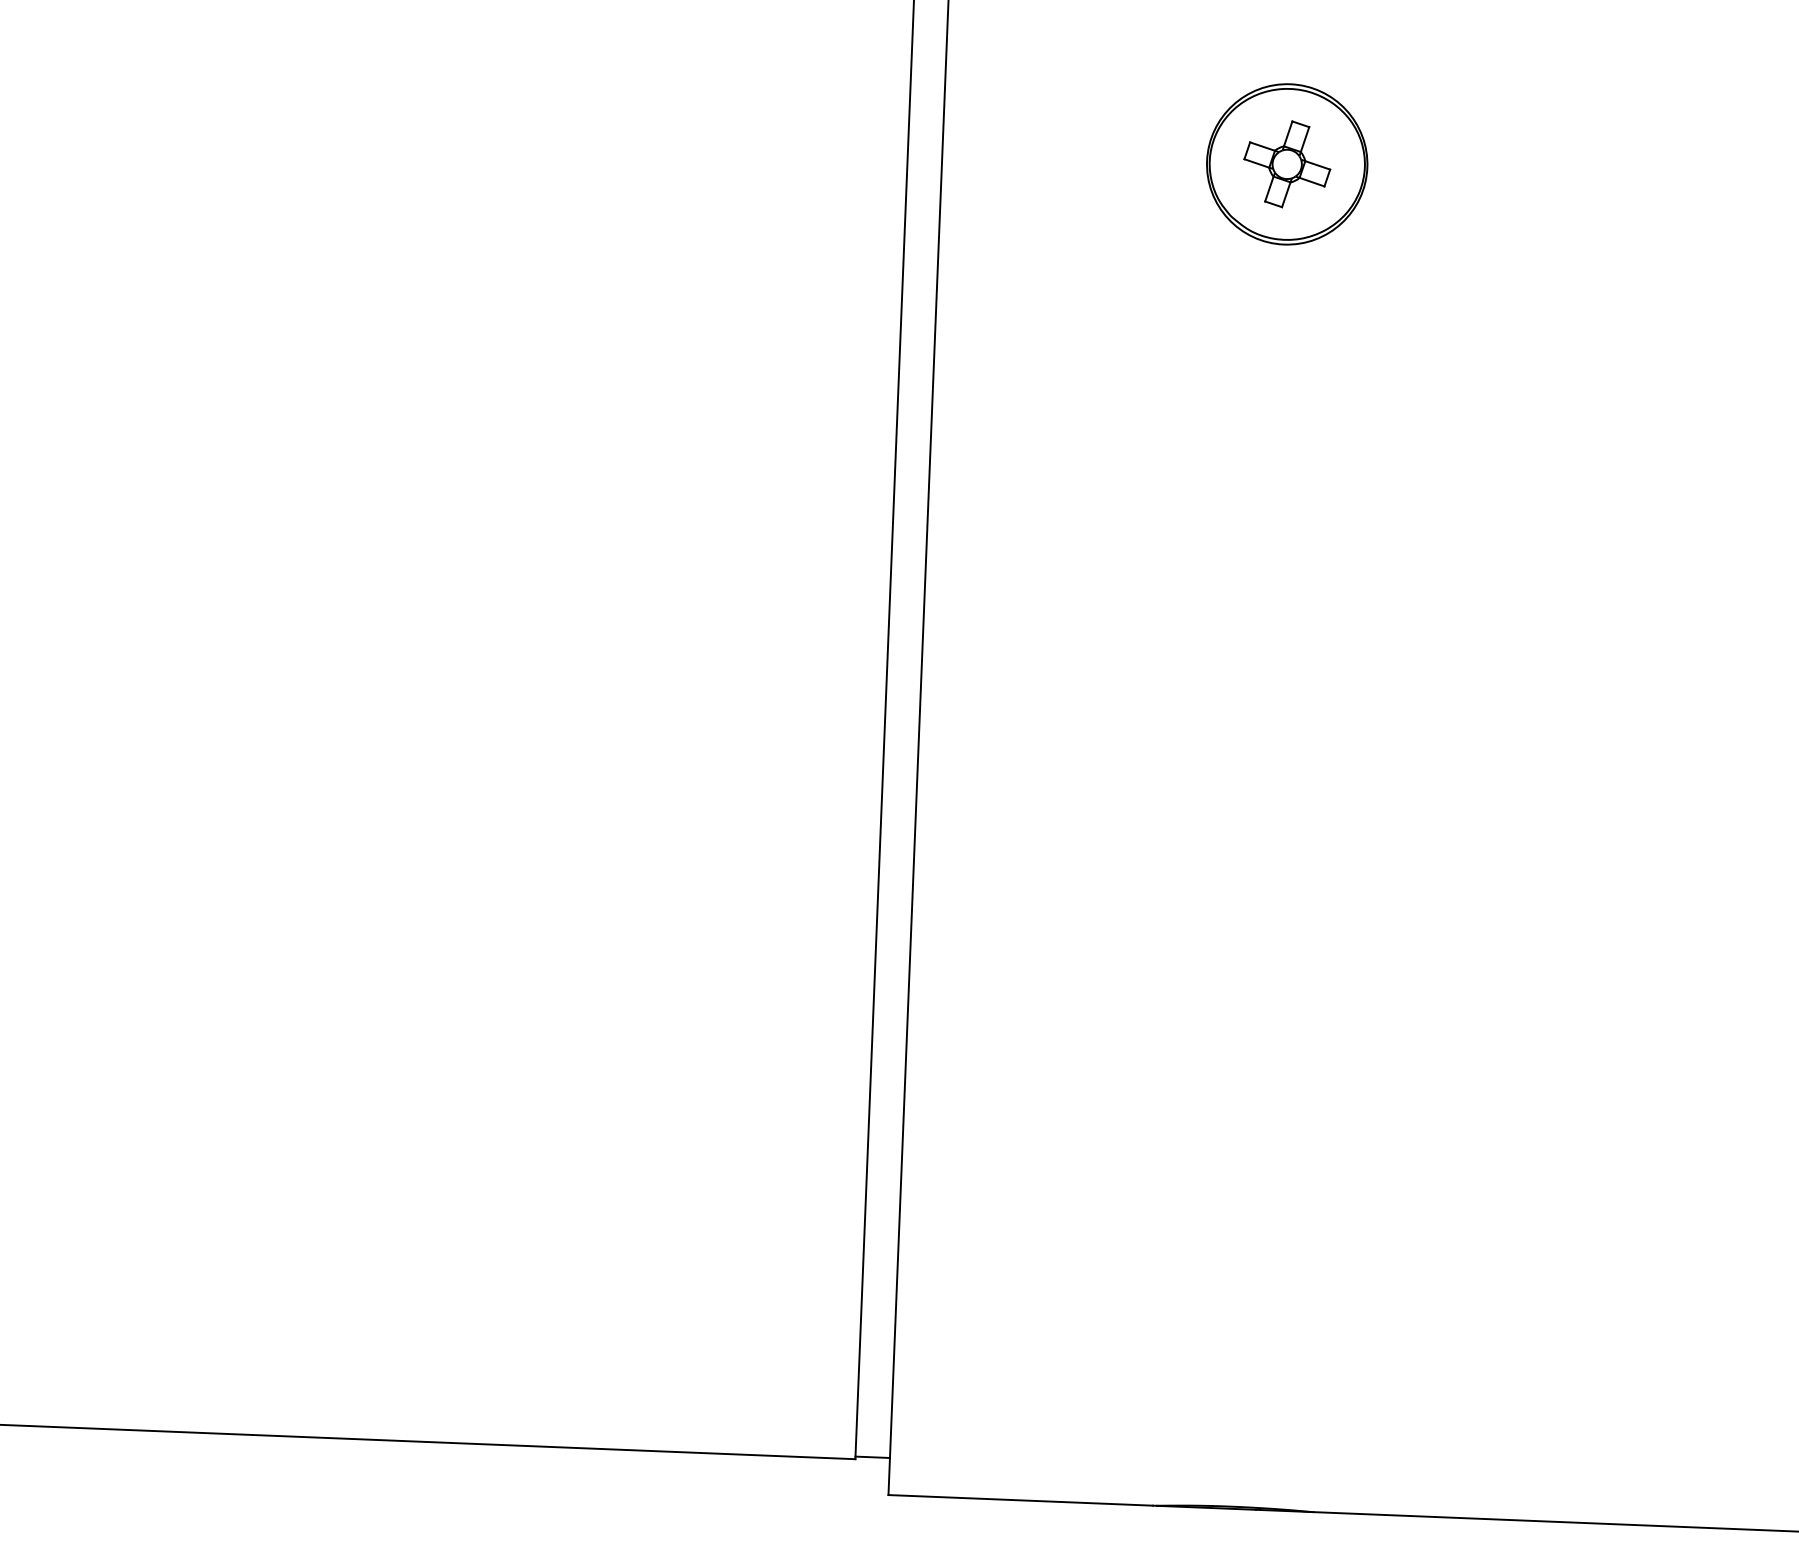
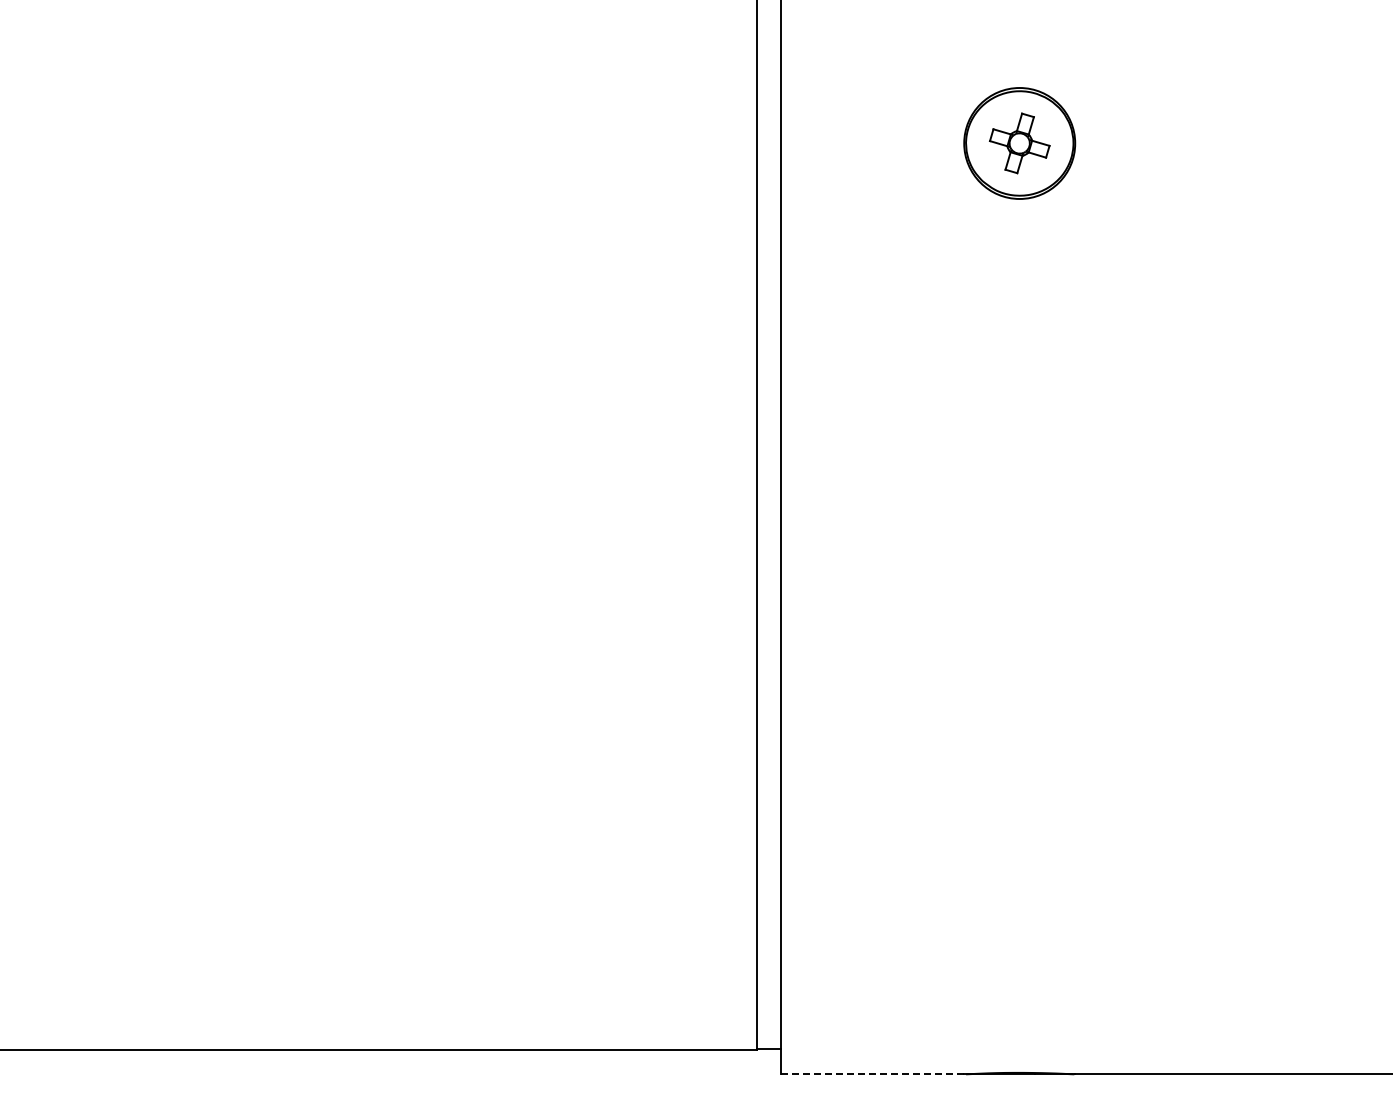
line: (1020, 1500) -> (872, 1074), solid -> dashed

